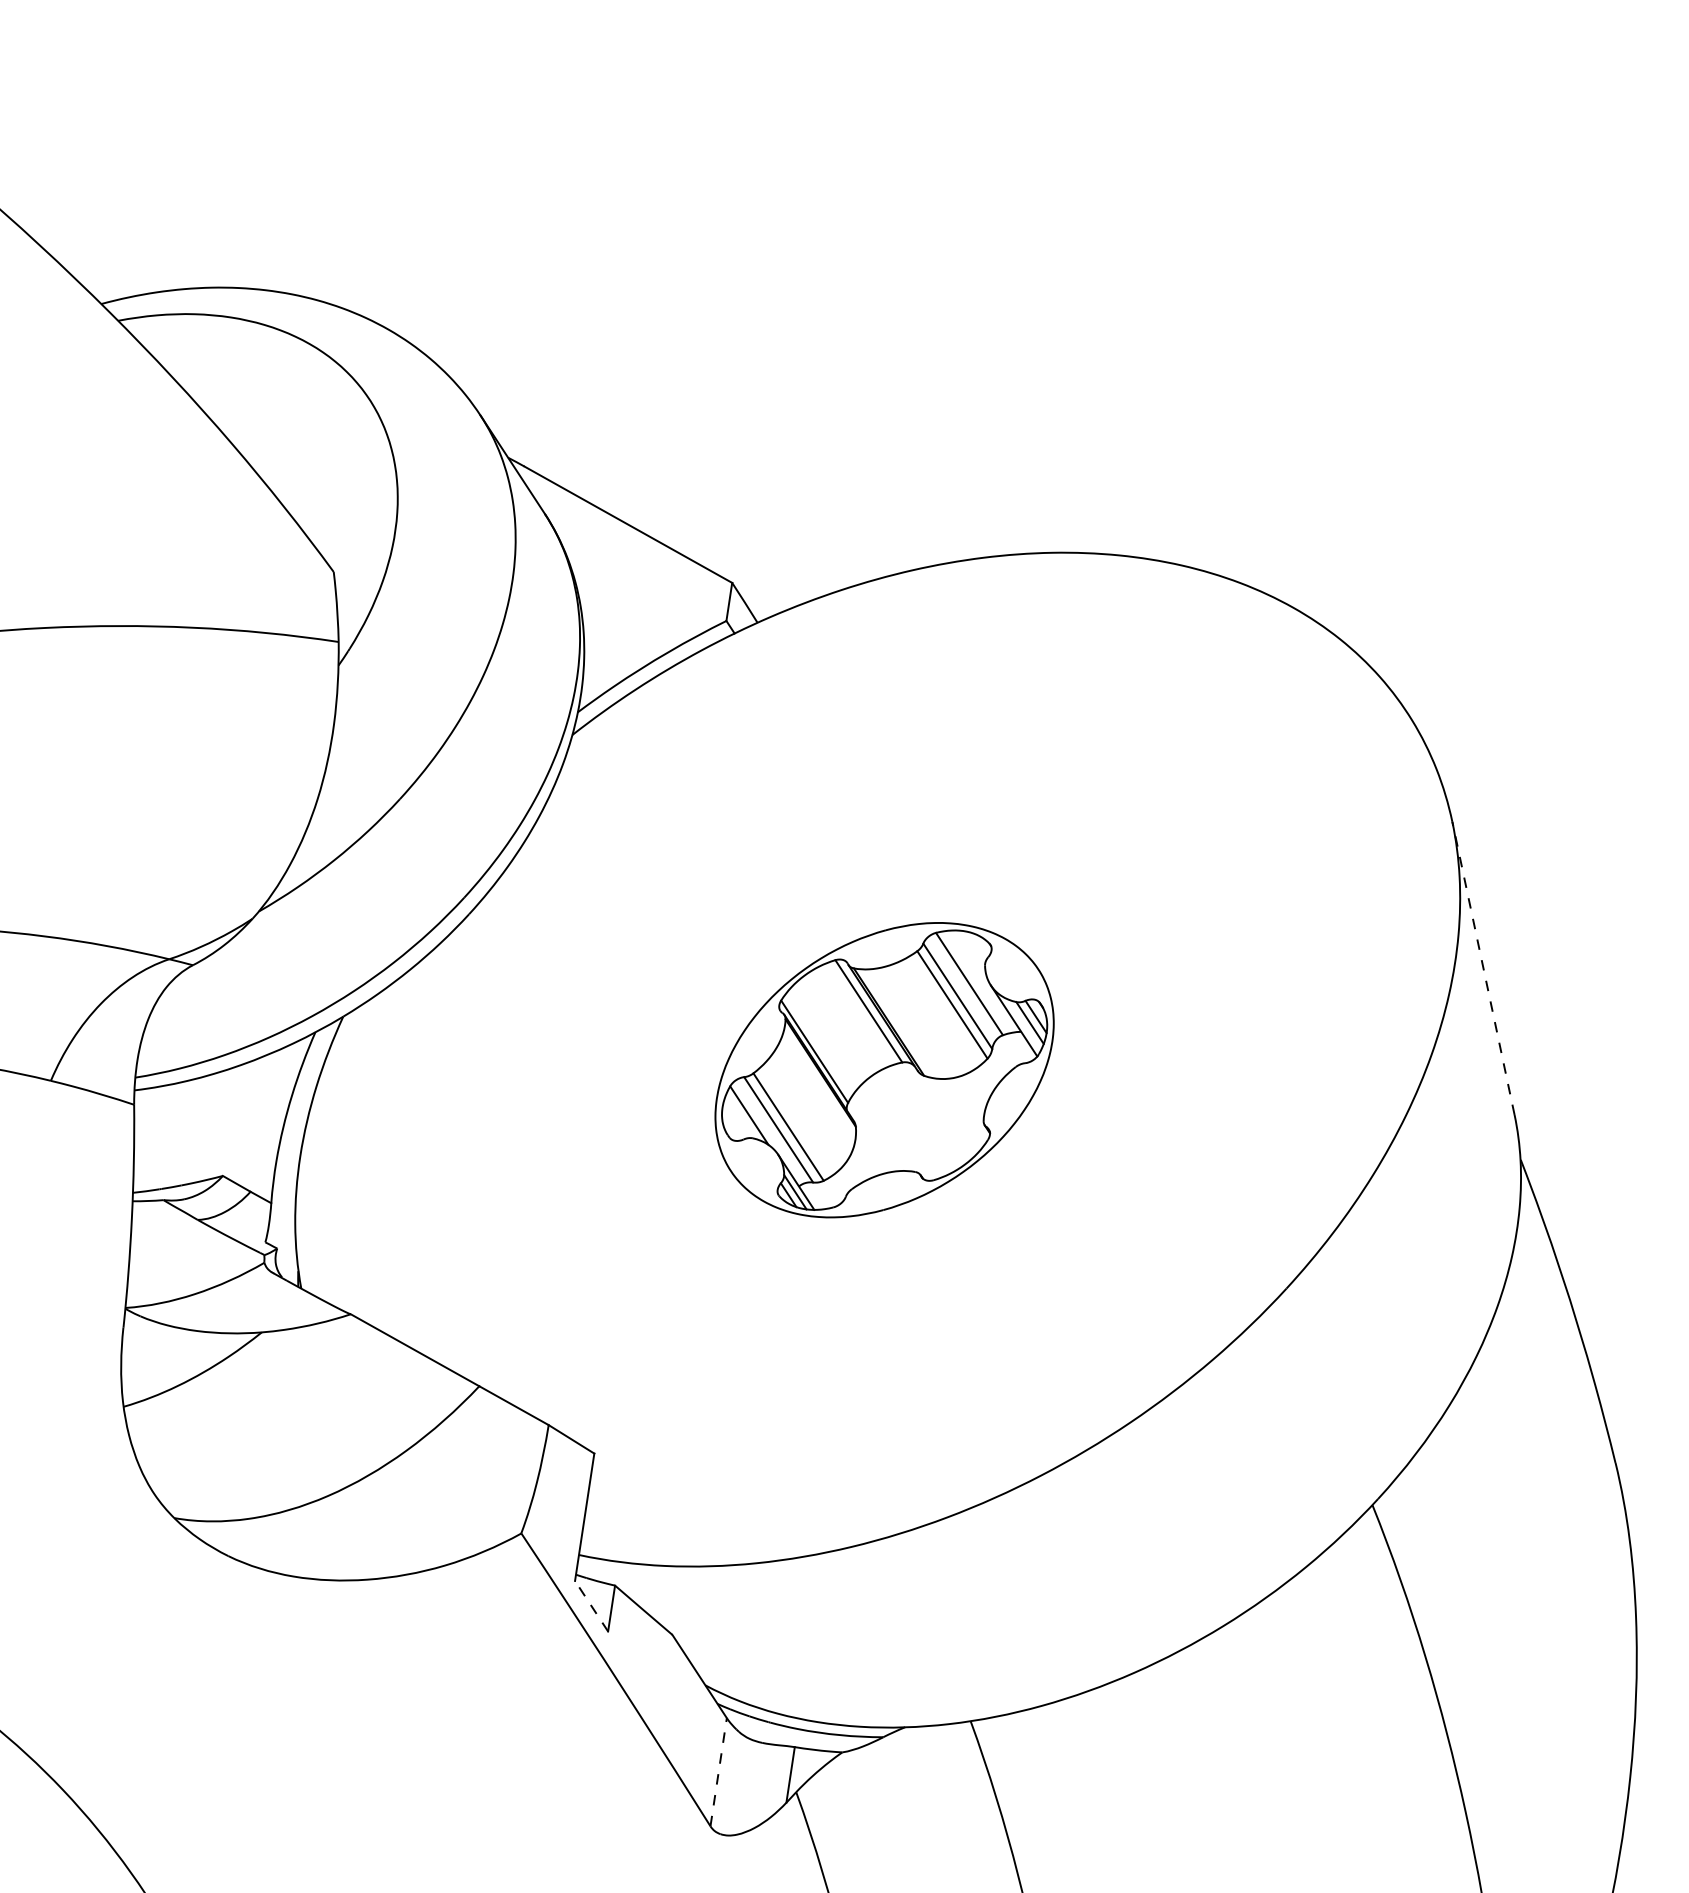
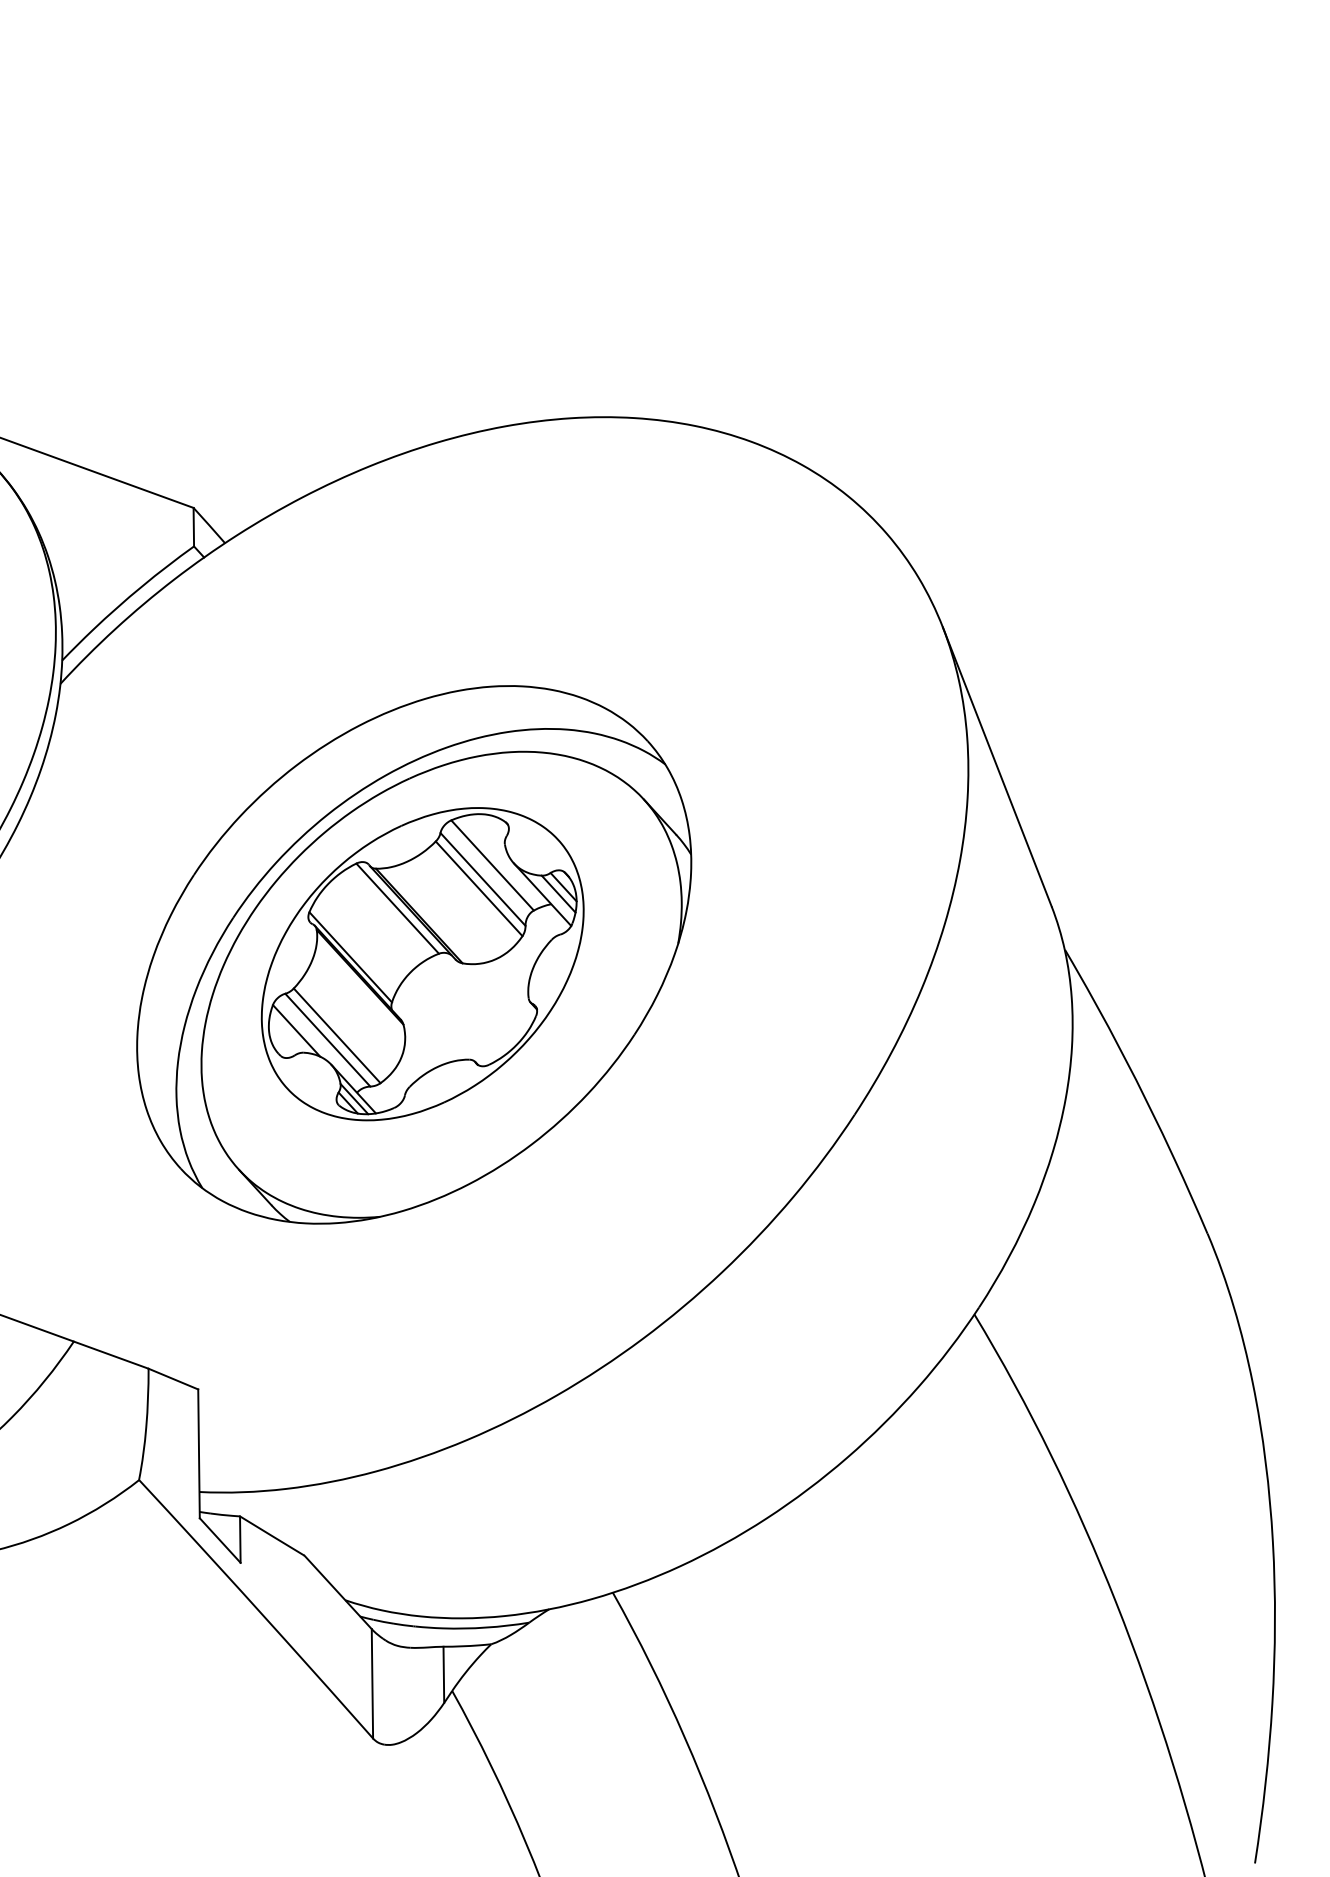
line: (1483, 968) -> (997, 767), dashed -> solid
part: (877, 1059) -> (413, 954), added
line: (591, 1605) -> (219, 1539), dashed -> solid
line: (718, 1772) -> (372, 1684), dashed -> solid

